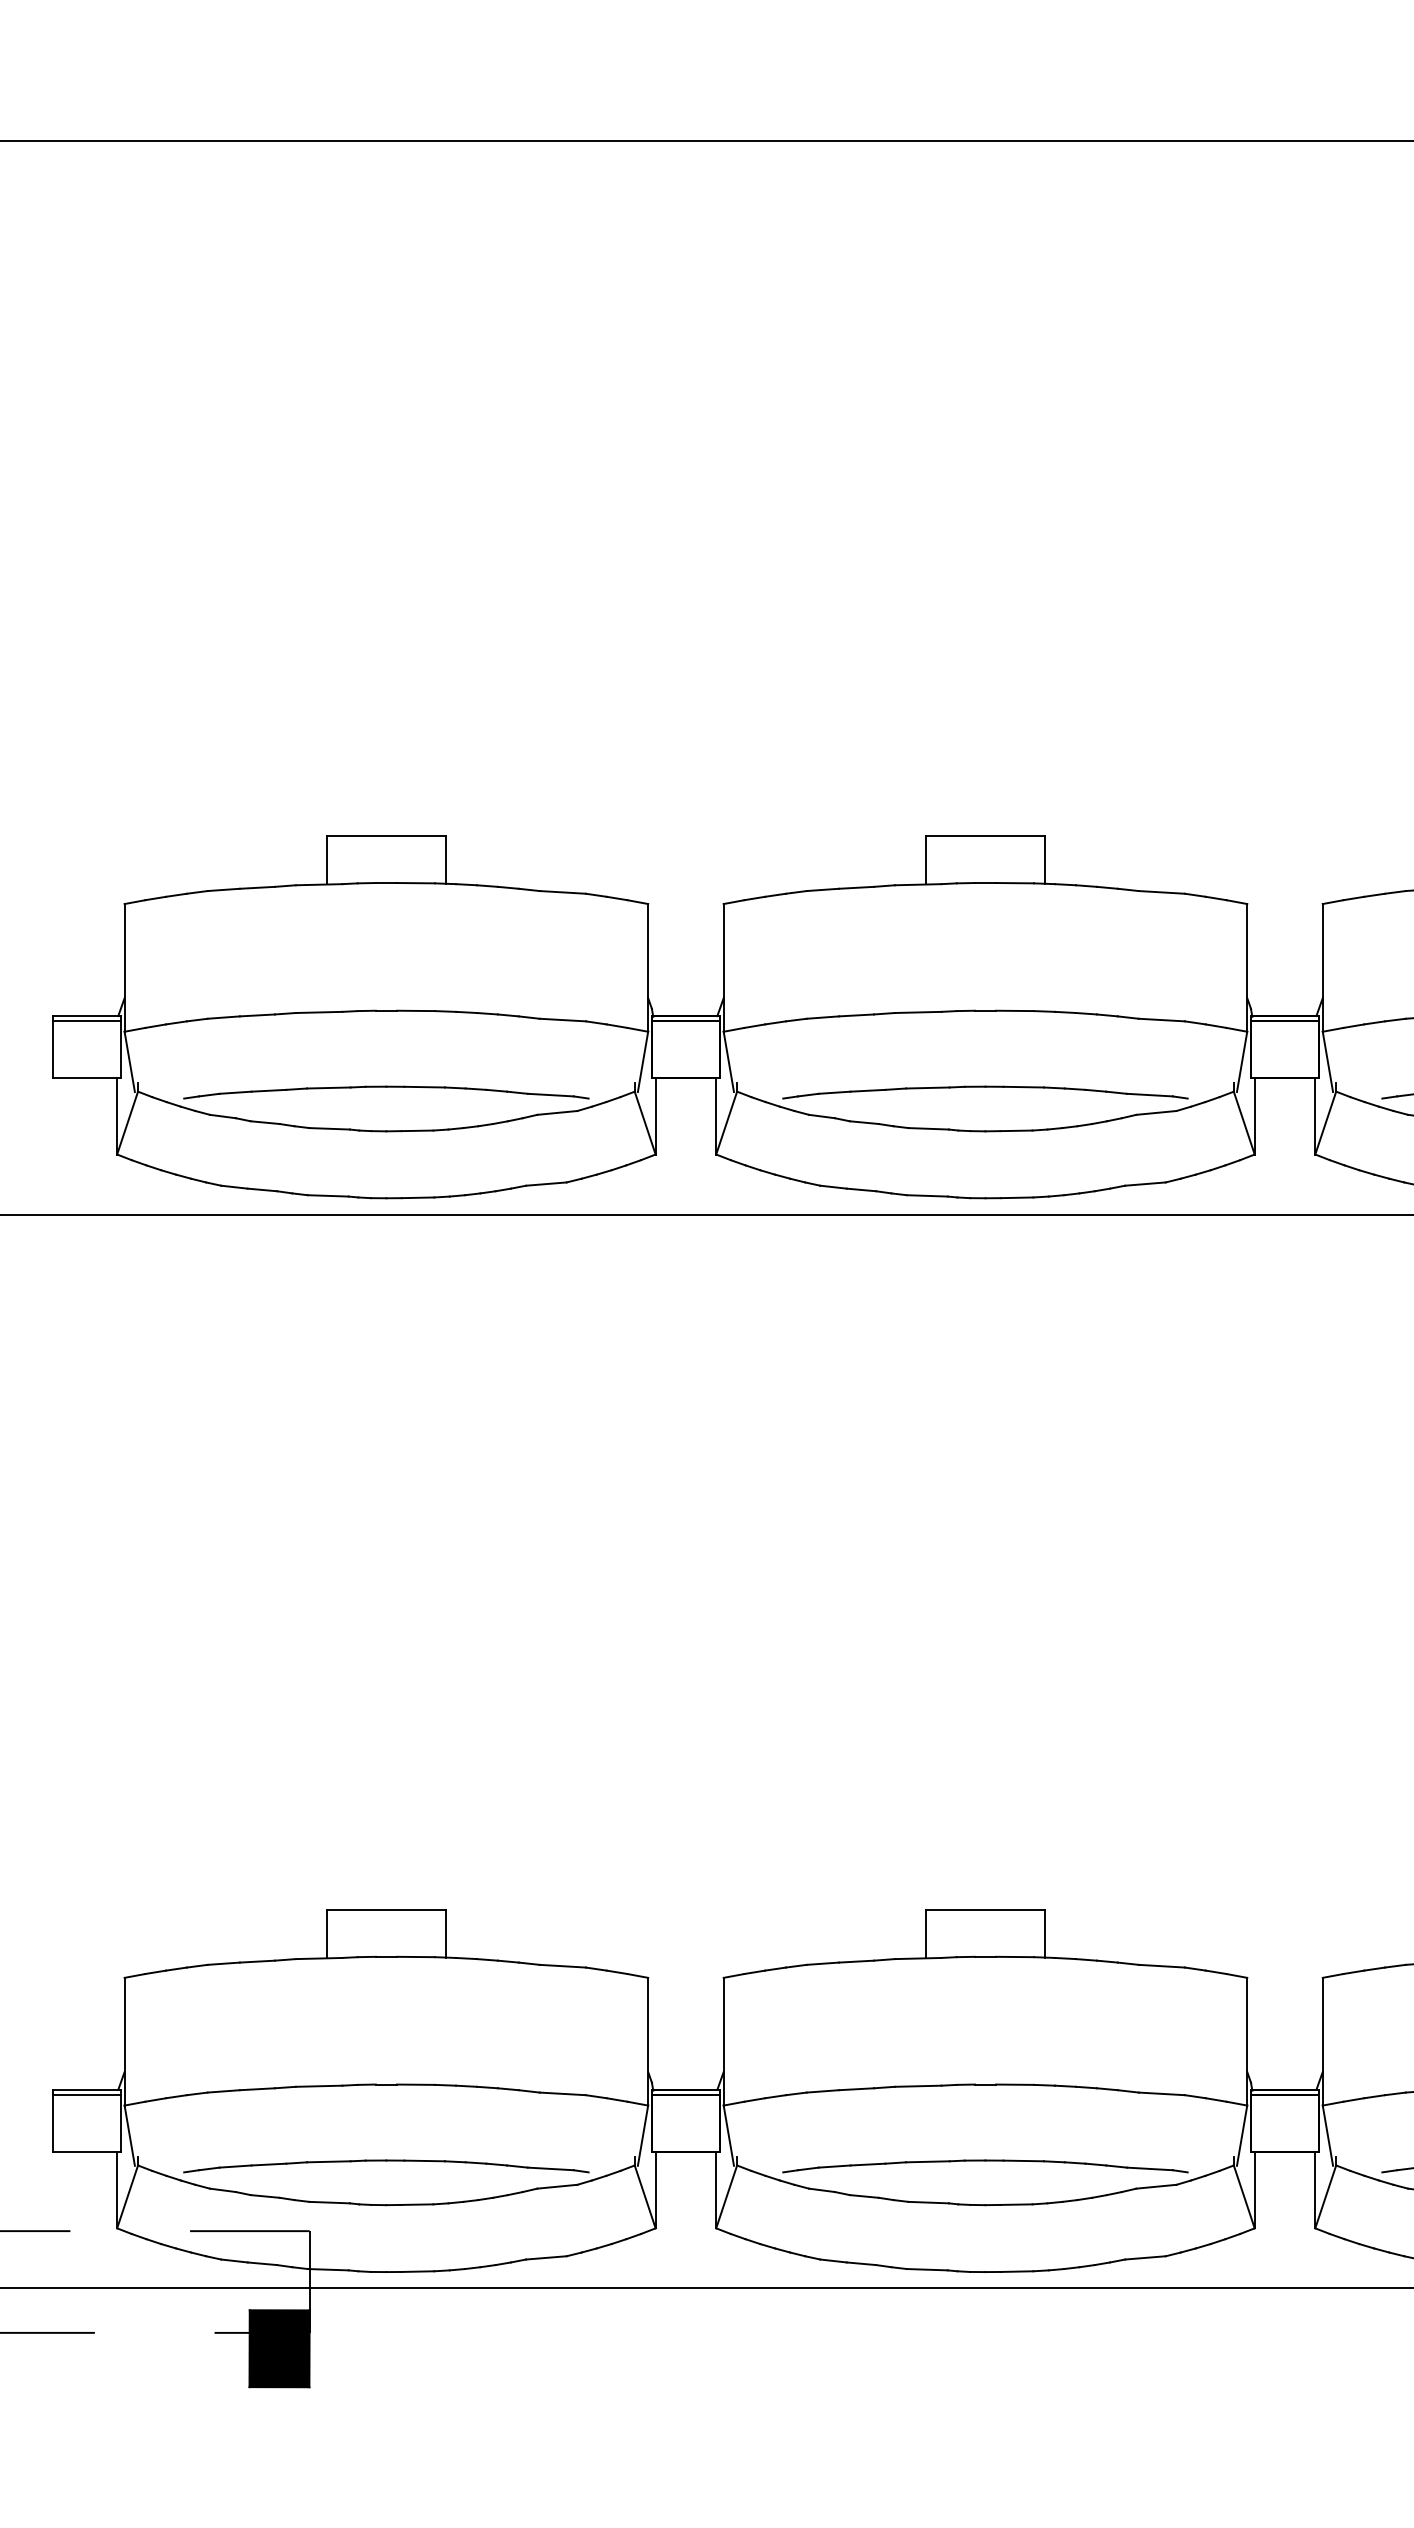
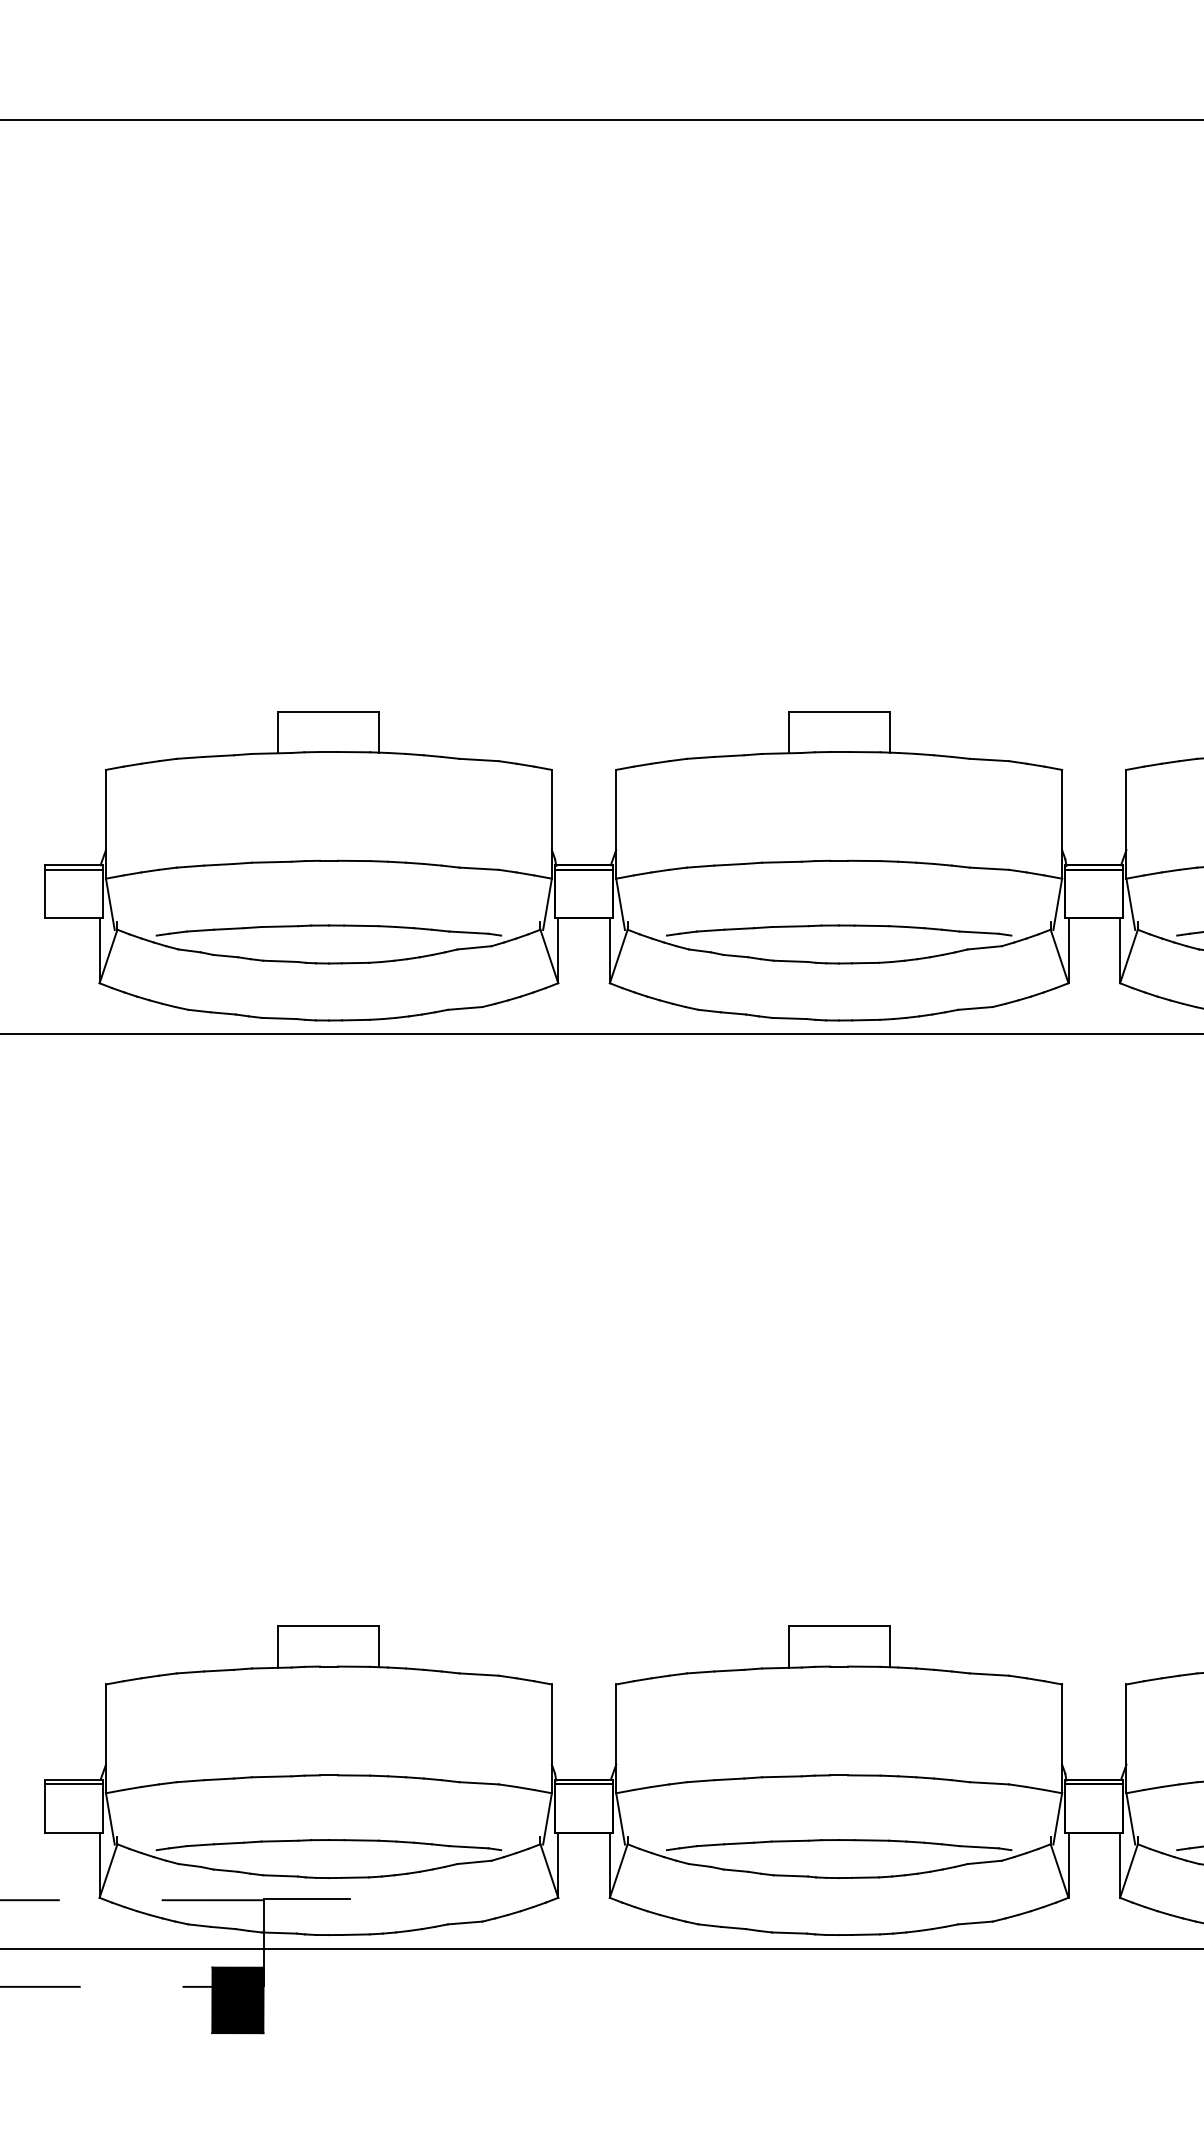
line: (360, 2229) -> (306, 1898), added

